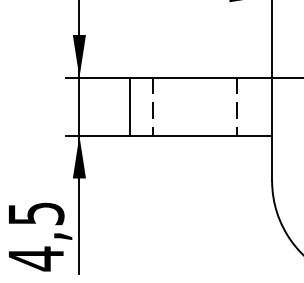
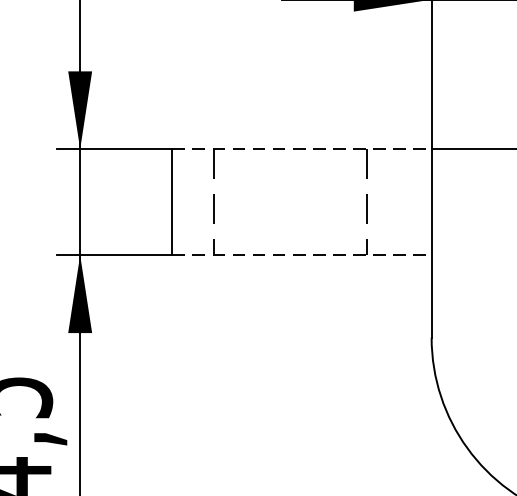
line: (201, 77) -> (302, 148), solid -> dashed
line: (201, 135) -> (302, 254), solid -> dashed

